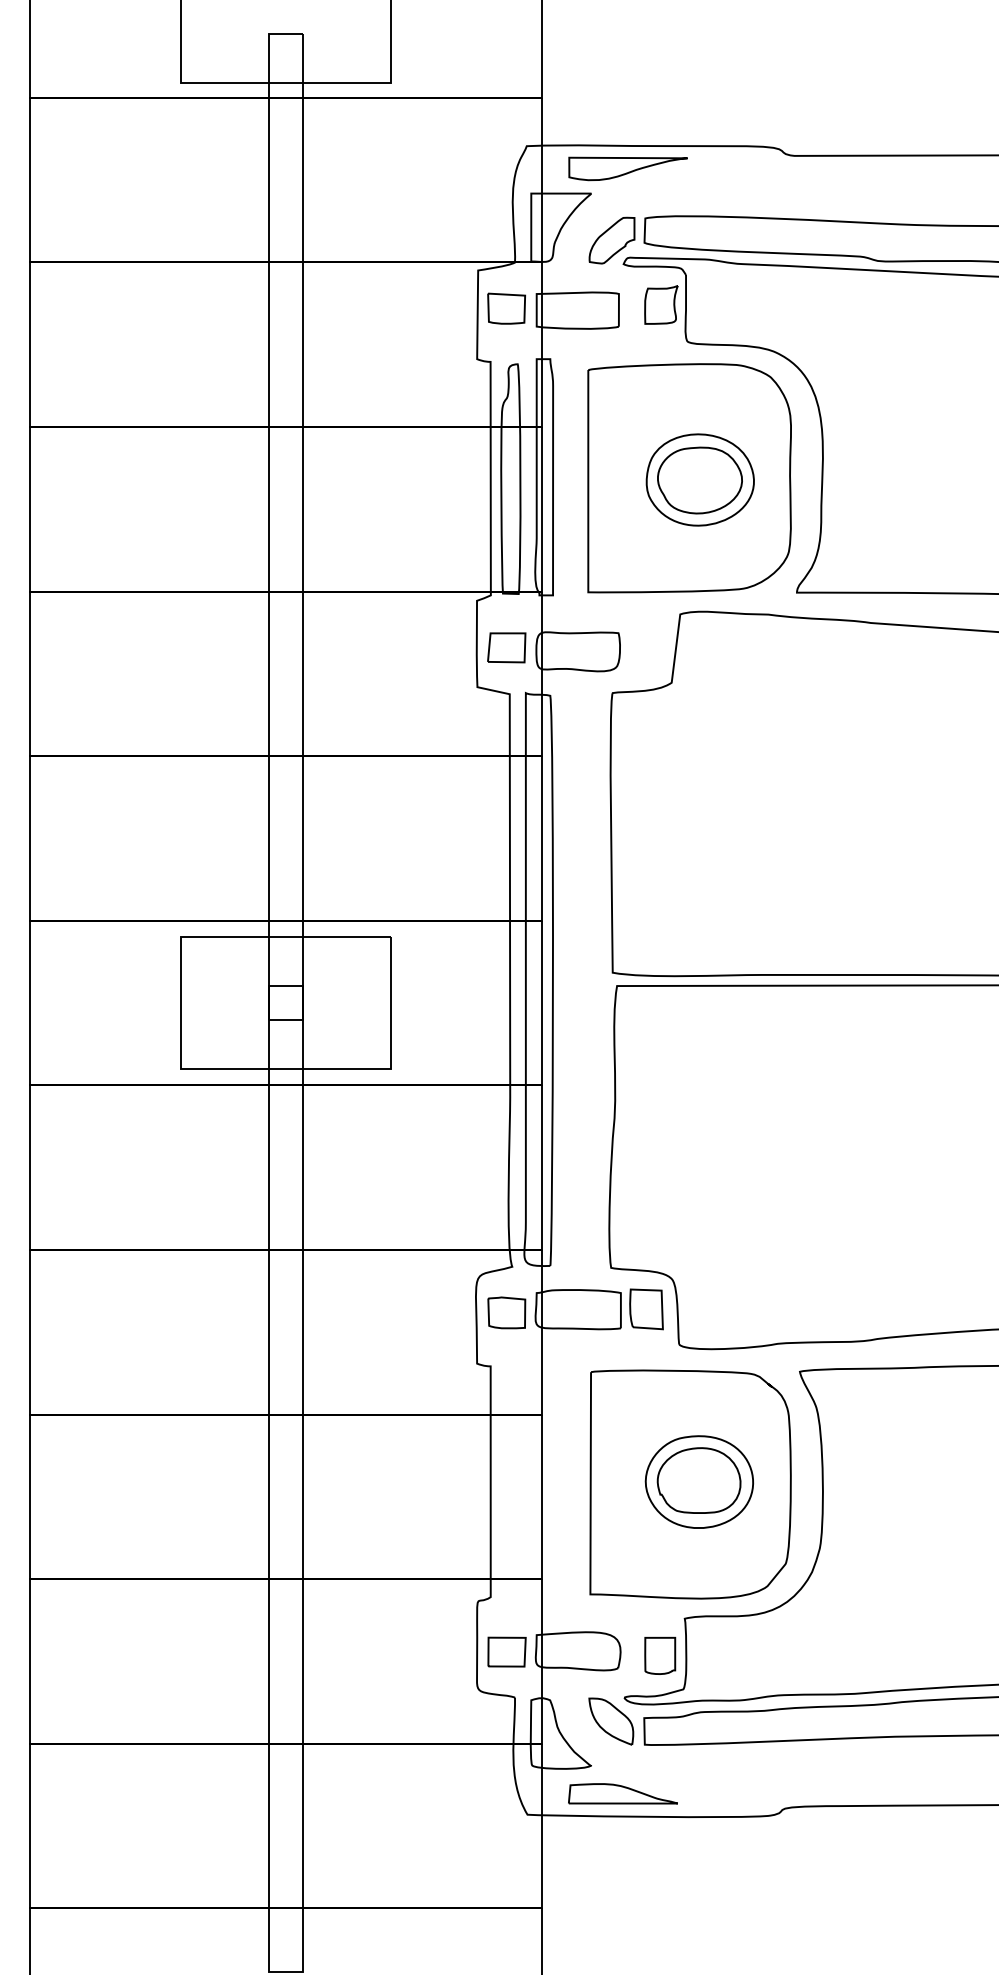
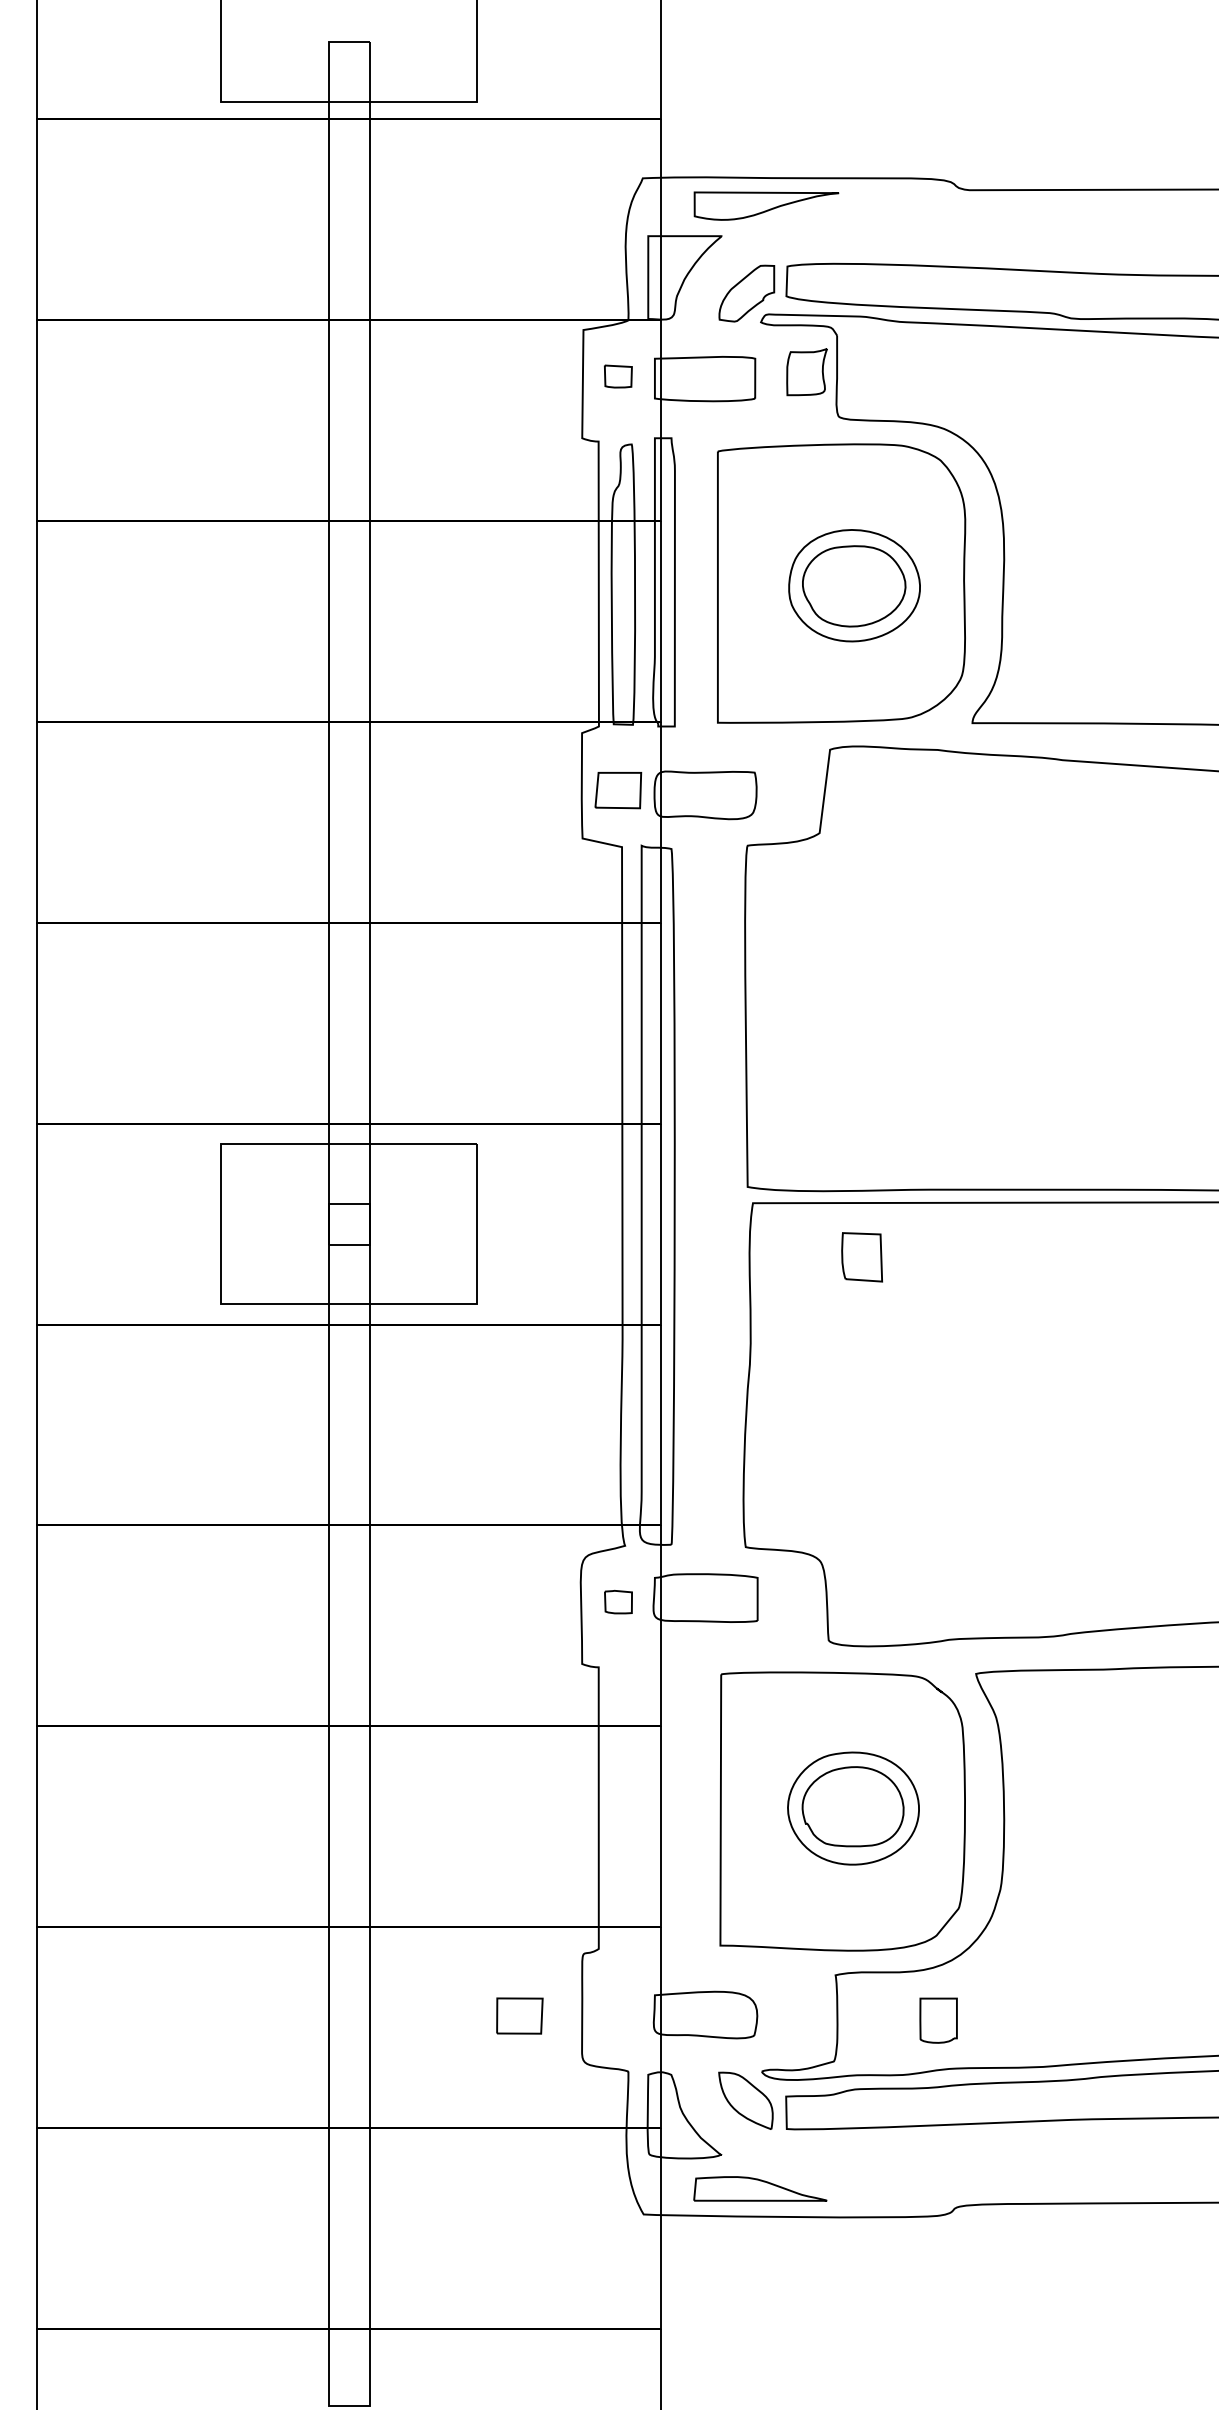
part: (506, 308) -> (618, 376), size x0.6
part: (646, 1309) -> (862, 1257), moved
part: (506, 1312) -> (618, 1601), size x0.6
part: (506, 1651) -> (519, 2015), moved
part: (660, 1655) -> (938, 2020), moved

